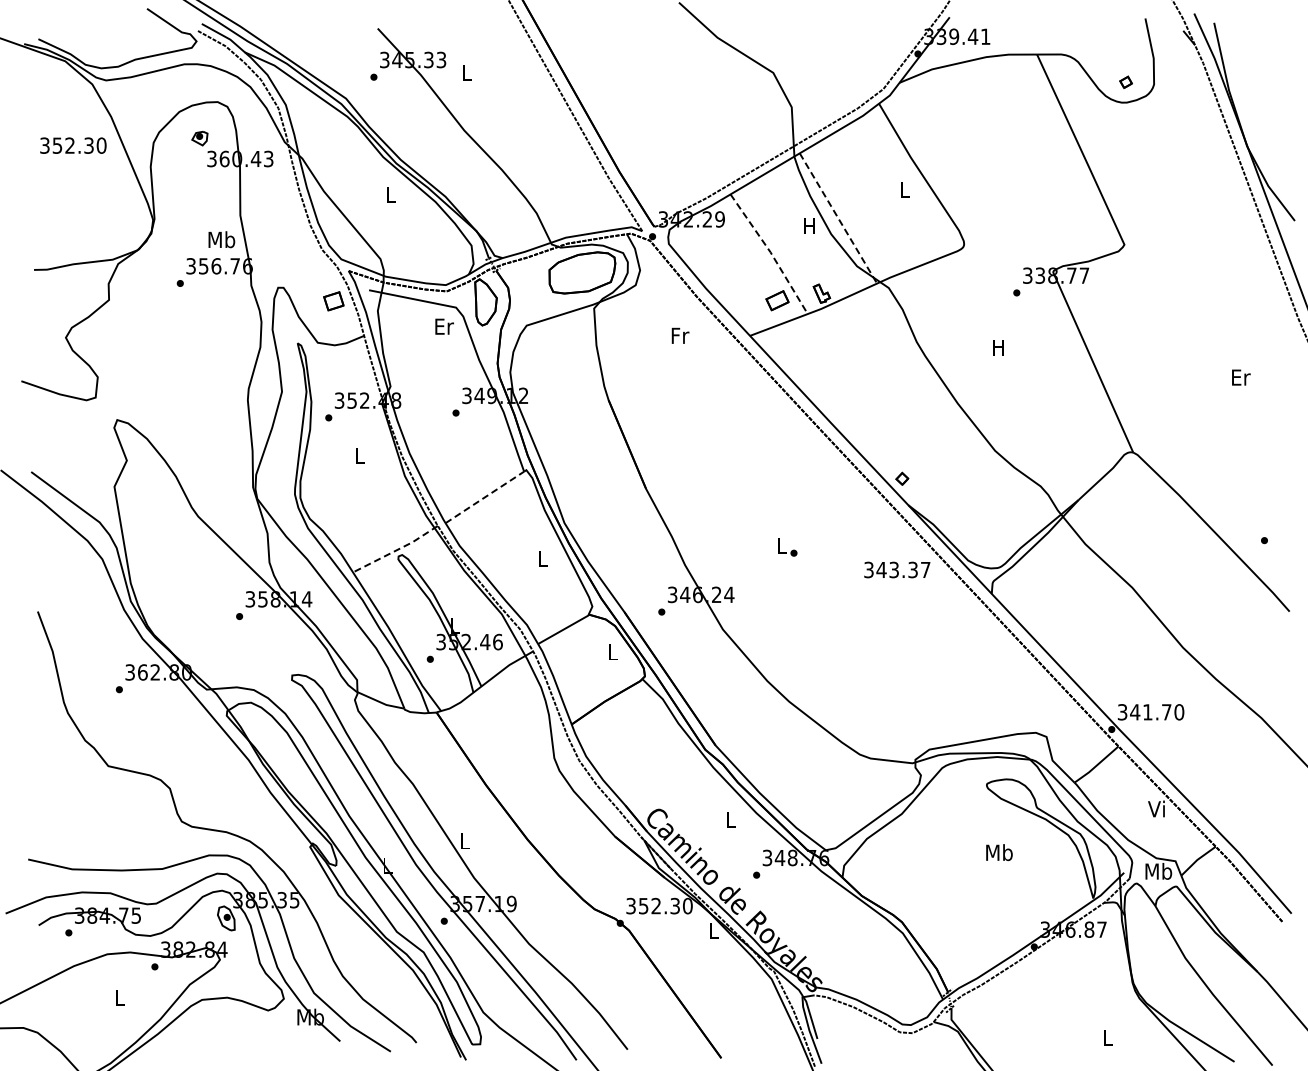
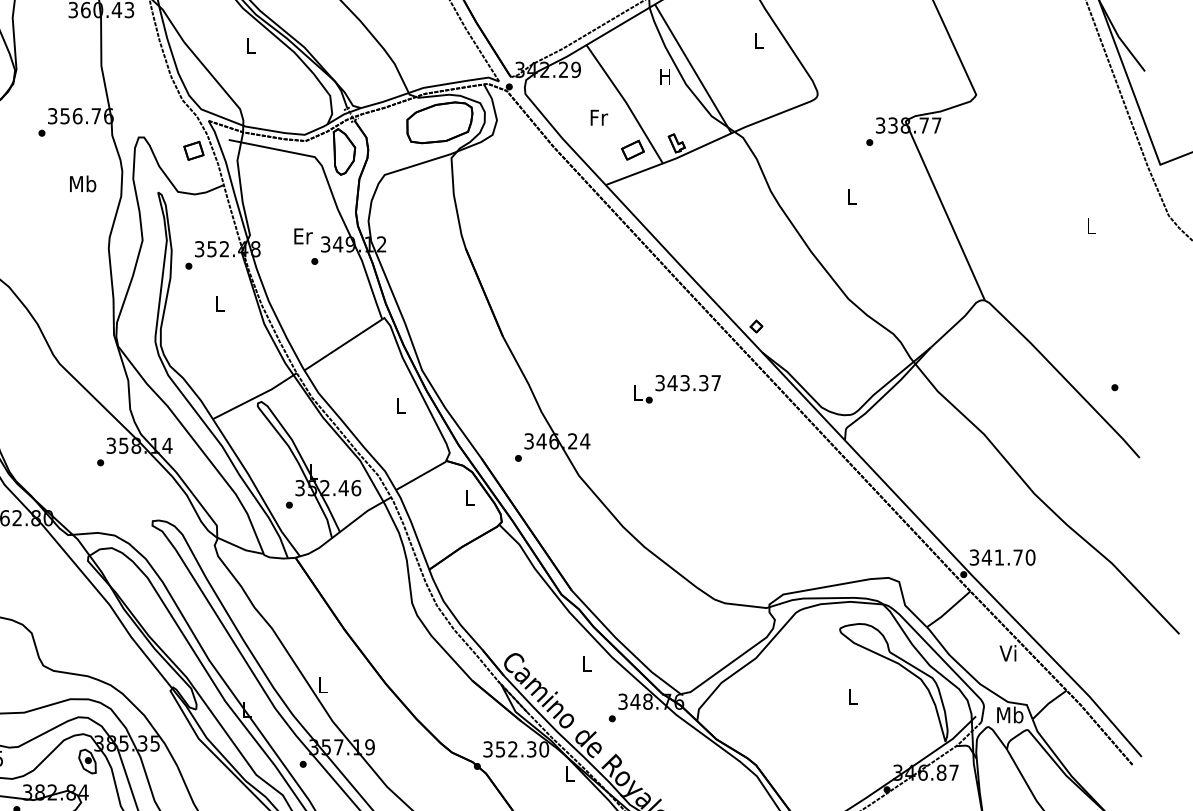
line: (838, 218) -> (693, 68), dashed -> solid
text: (221, 239) -> (82, 183), moved
line: (771, 253) -> (627, 103), dashed -> solid
text: (444, 326) -> (303, 236), moved
text: (680, 335) -> (599, 117), moved
text: (998, 347) -> (851, 196), H -> L
text: (1241, 377) -> (1092, 226), Er -> L
line: (484, 497) -> (342, 345), dashed -> solid
line: (396, 550) -> (255, 397), dashed -> solid
text: (897, 569) -> (688, 382), moved
text: (999, 852) -> (852, 696), Mb -> L

